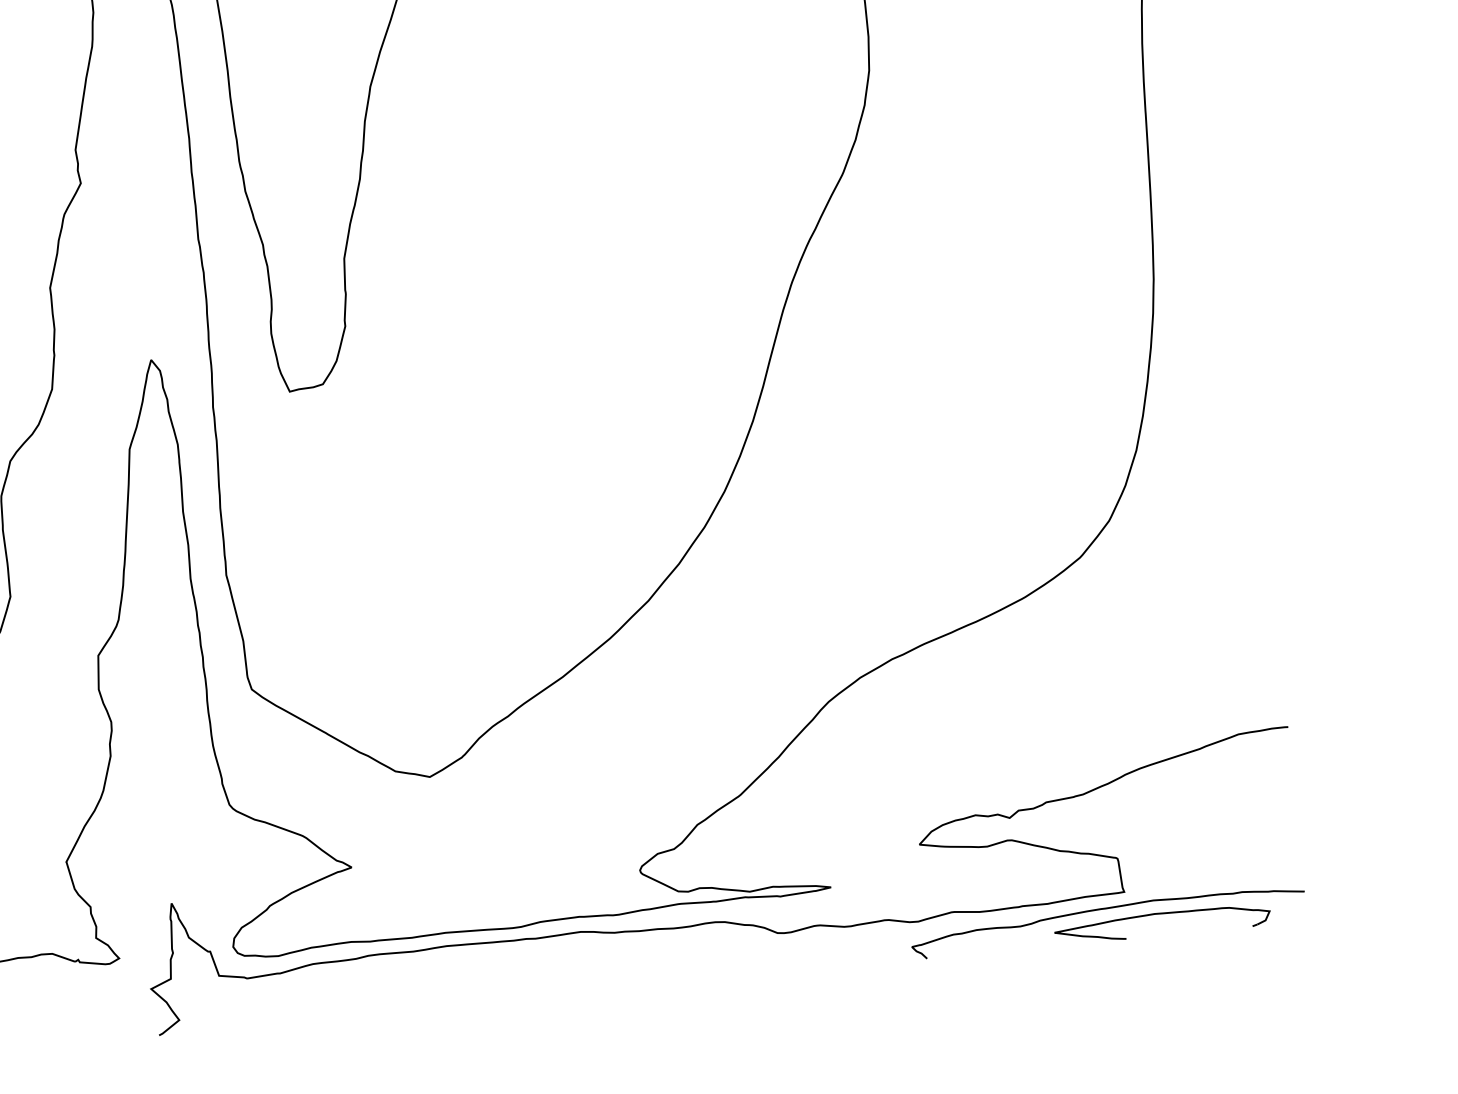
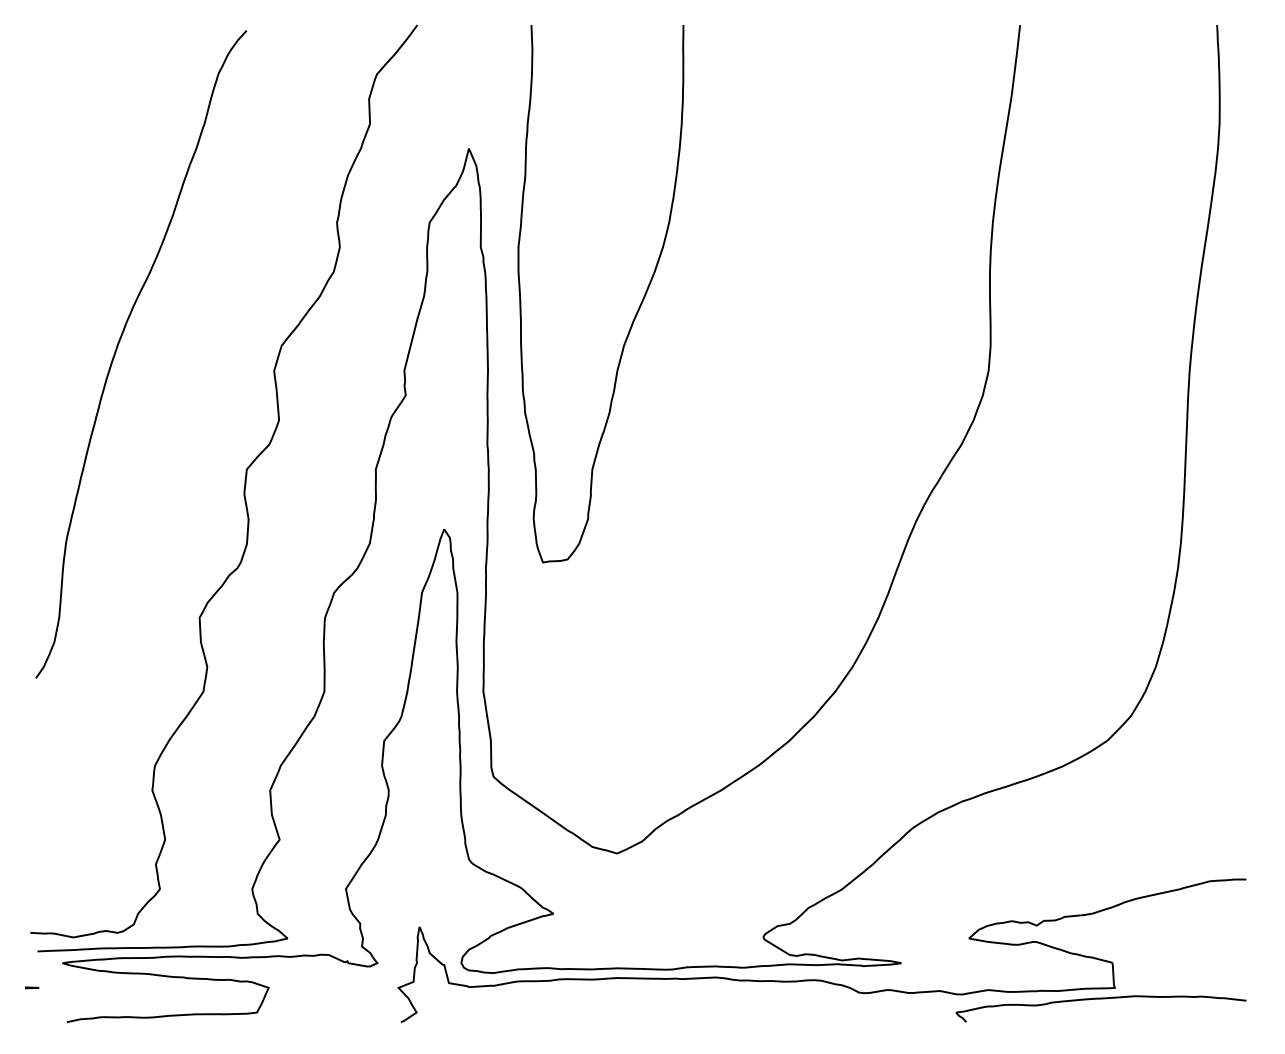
part: (1161, 915) -> (1140, 1007), removed

